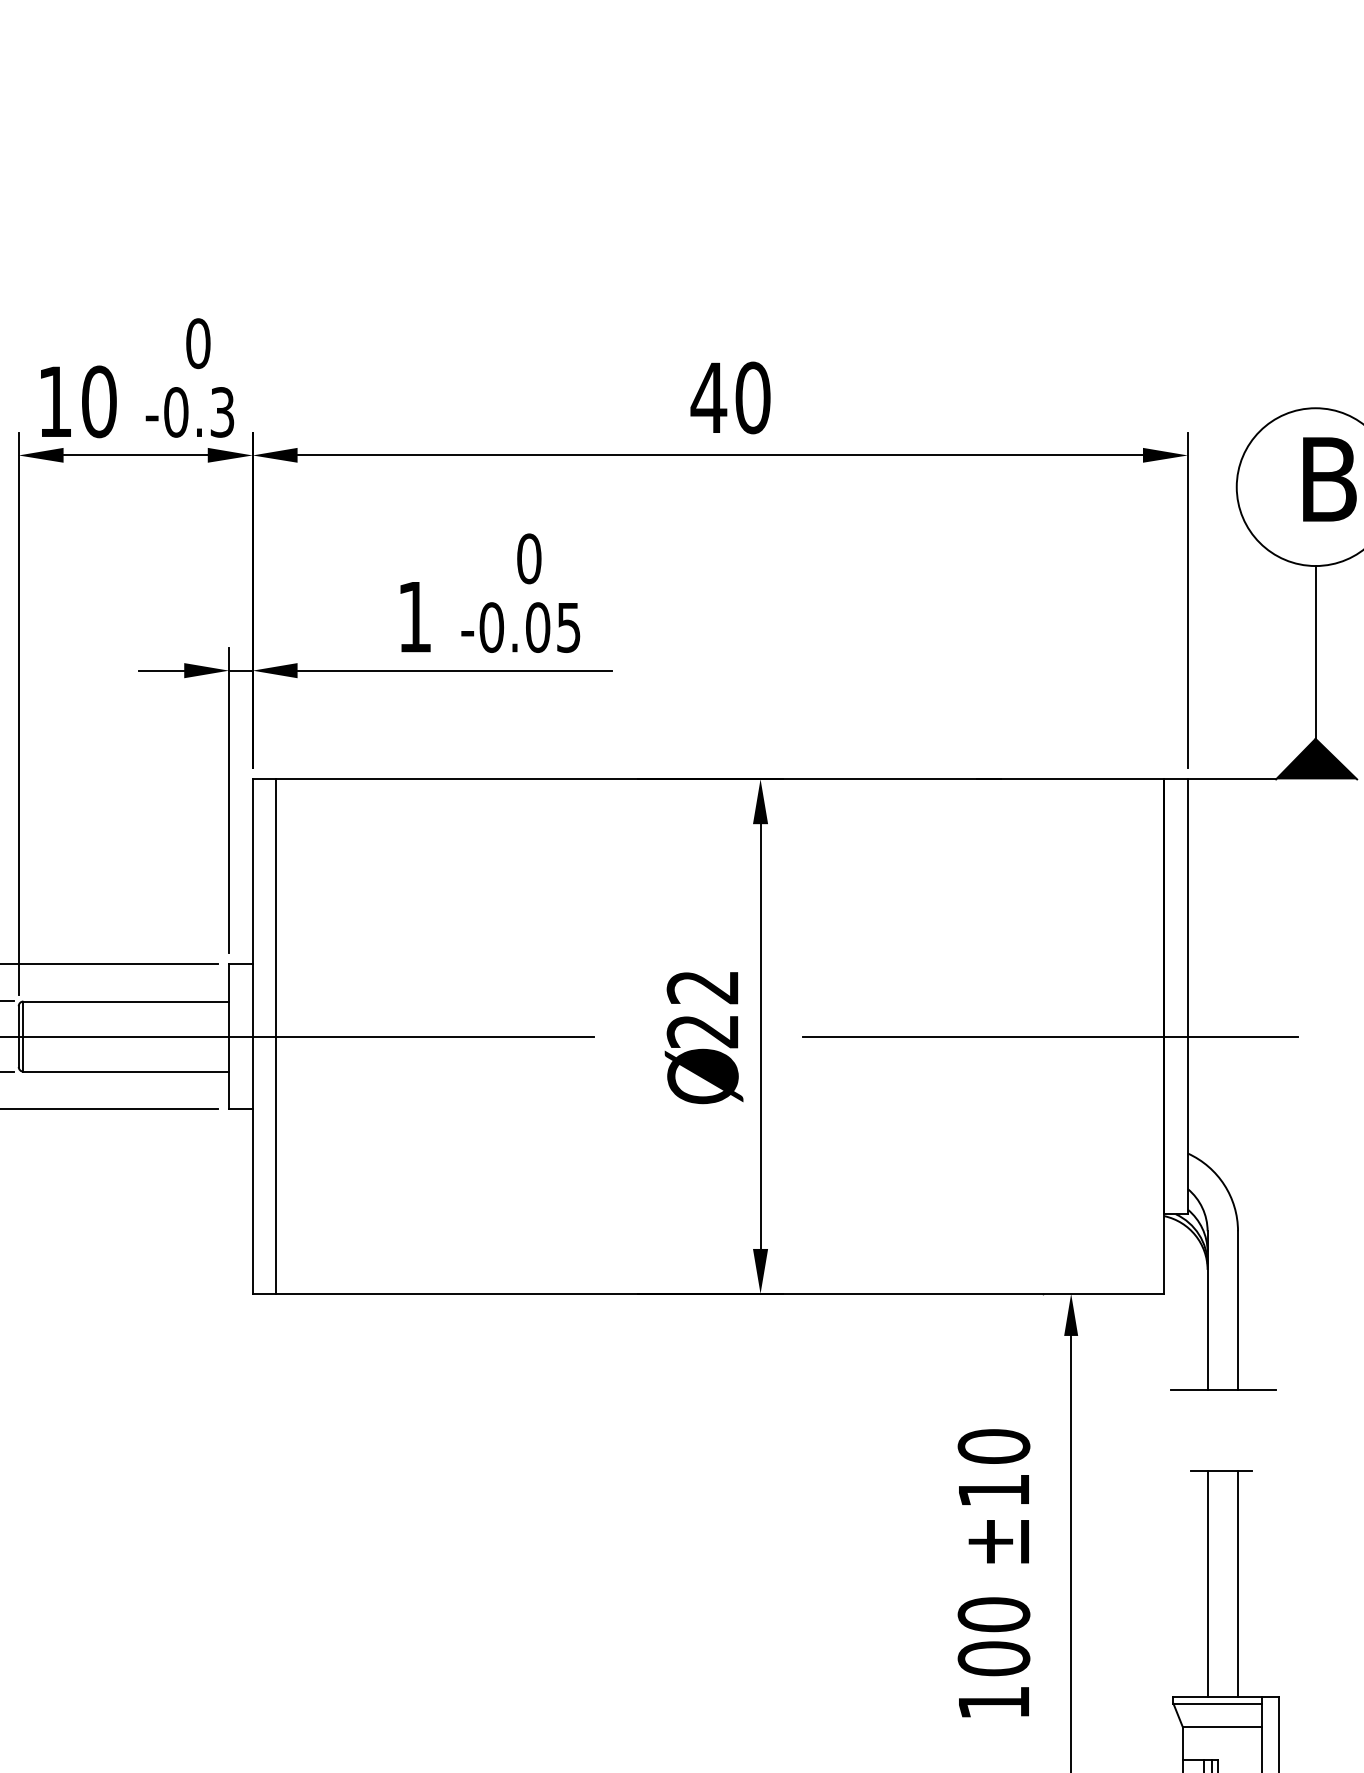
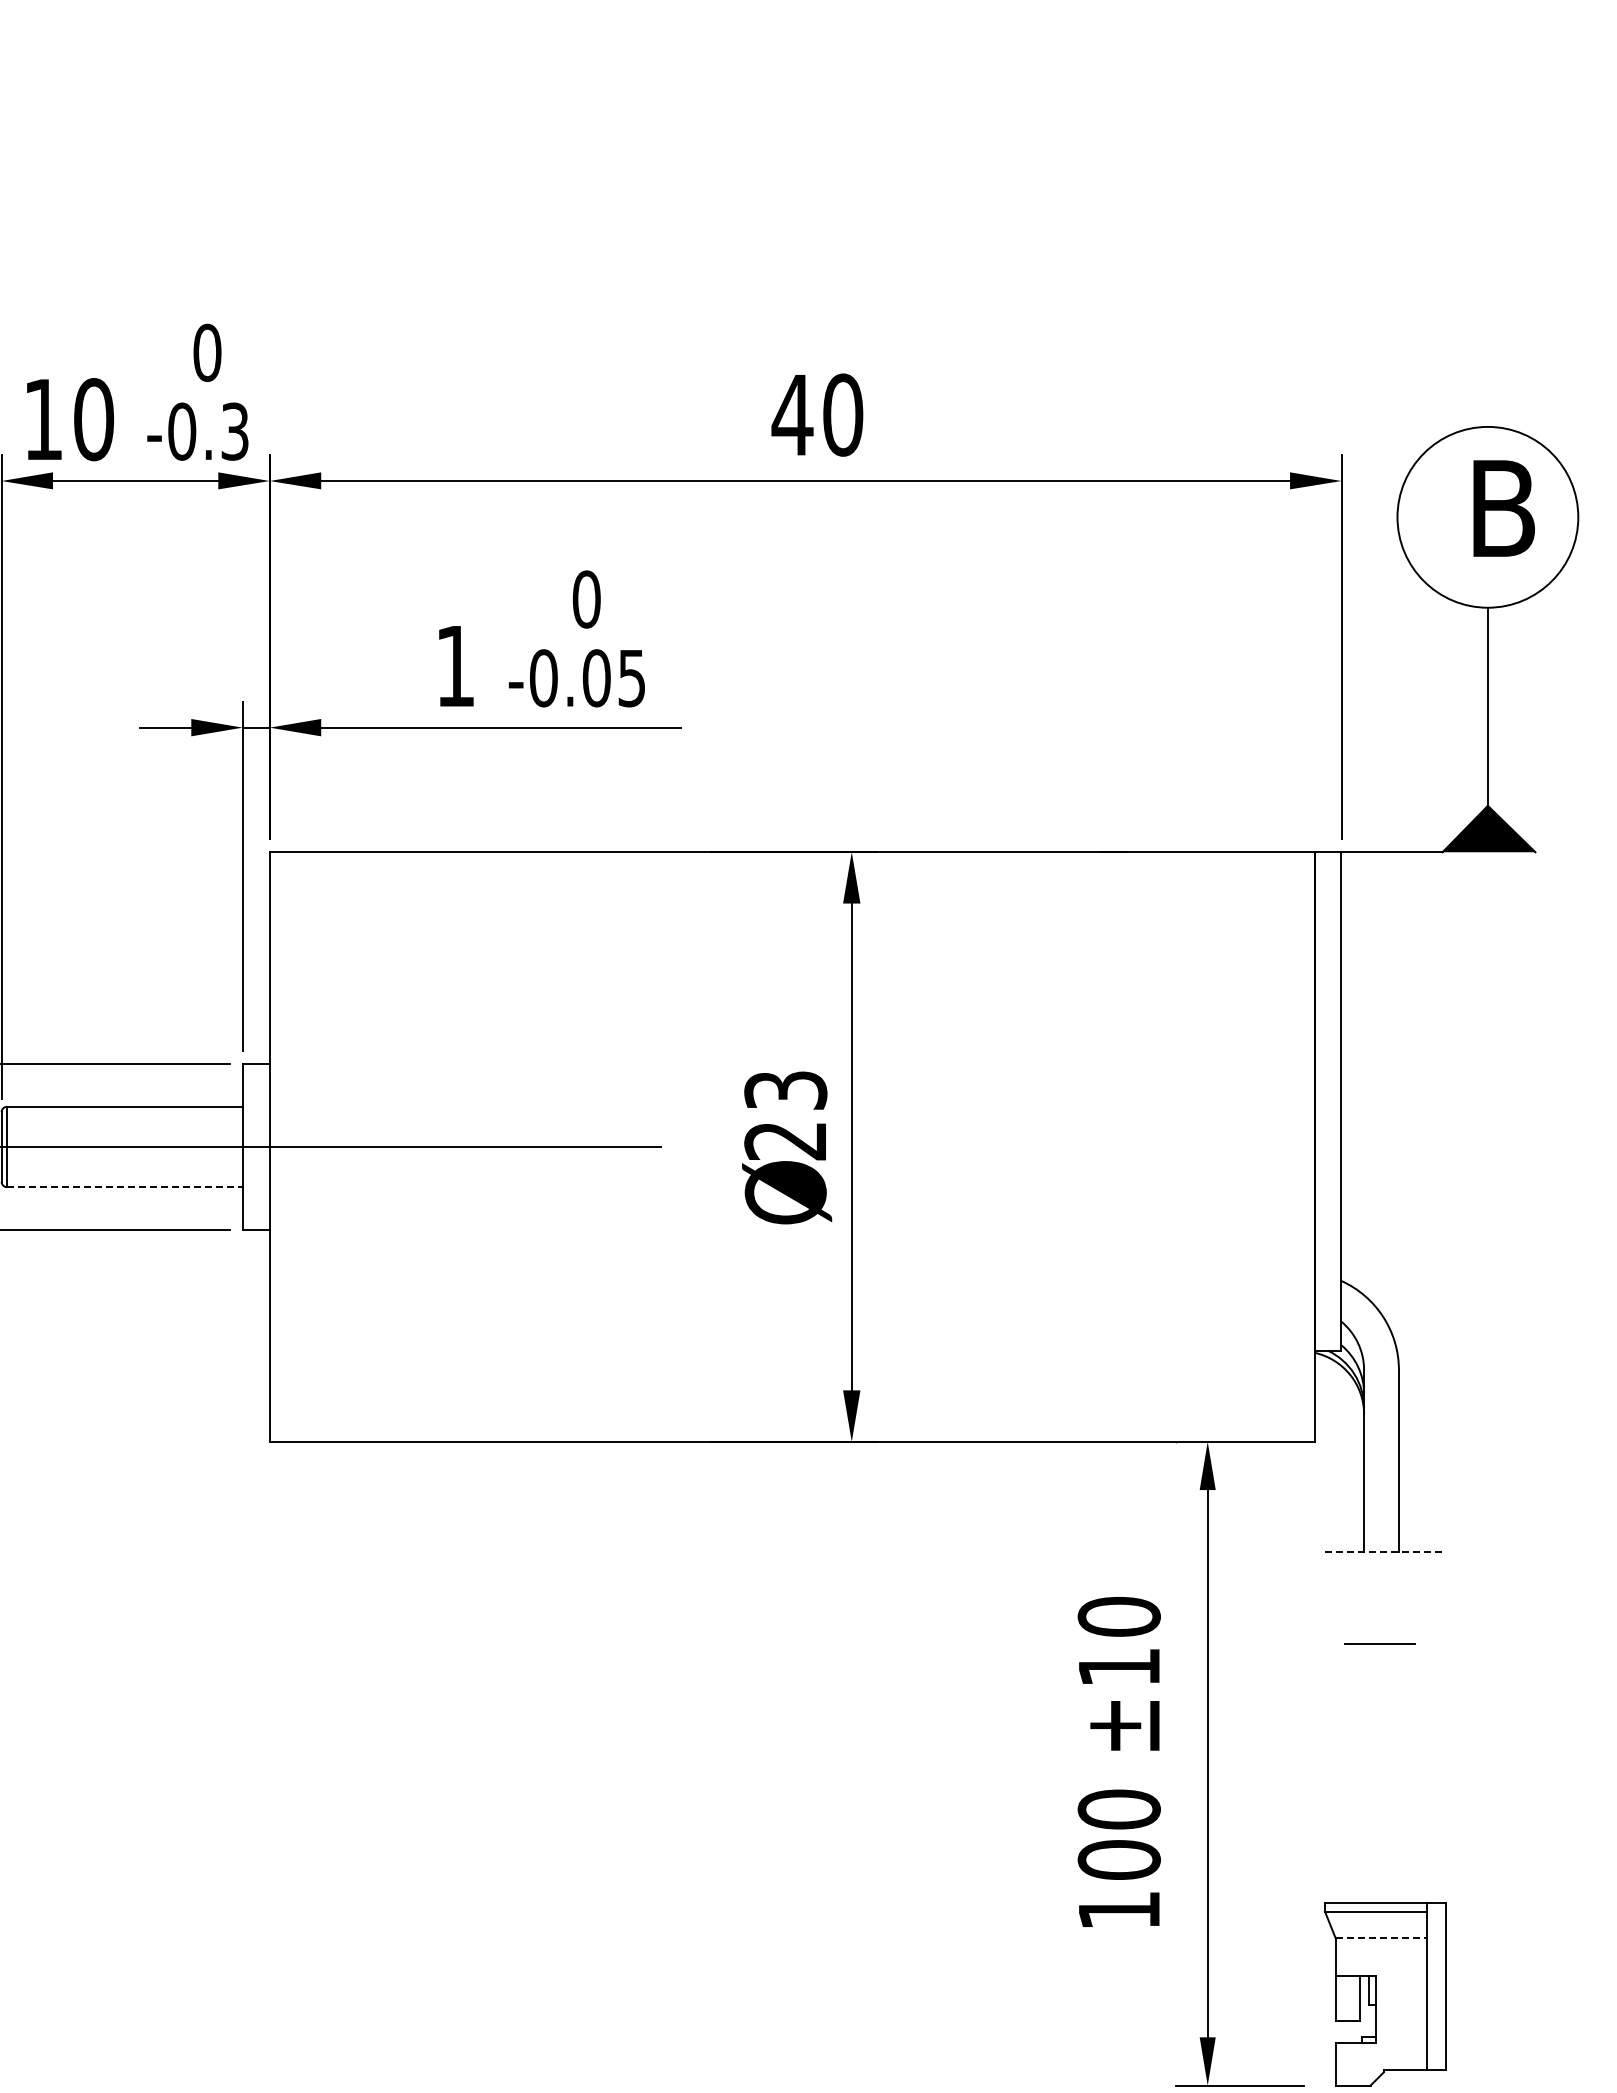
text: (702, 987) -> (785, 1090), 22 -> 23
line: (276, 1036) -> (296, 1146), removed
line: (1050, 1037) -> (1183, 1147), removed
line: (125, 1071) -> (124, 1187), solid -> dashed
line: (1223, 1389) -> (1382, 1551), solid -> dashed
line: (1207, 1583) -> (1364, 1773), removed
line: (1238, 1583) -> (1399, 1773), removed
line: (1222, 1727) -> (1381, 1938), solid -> dashed

